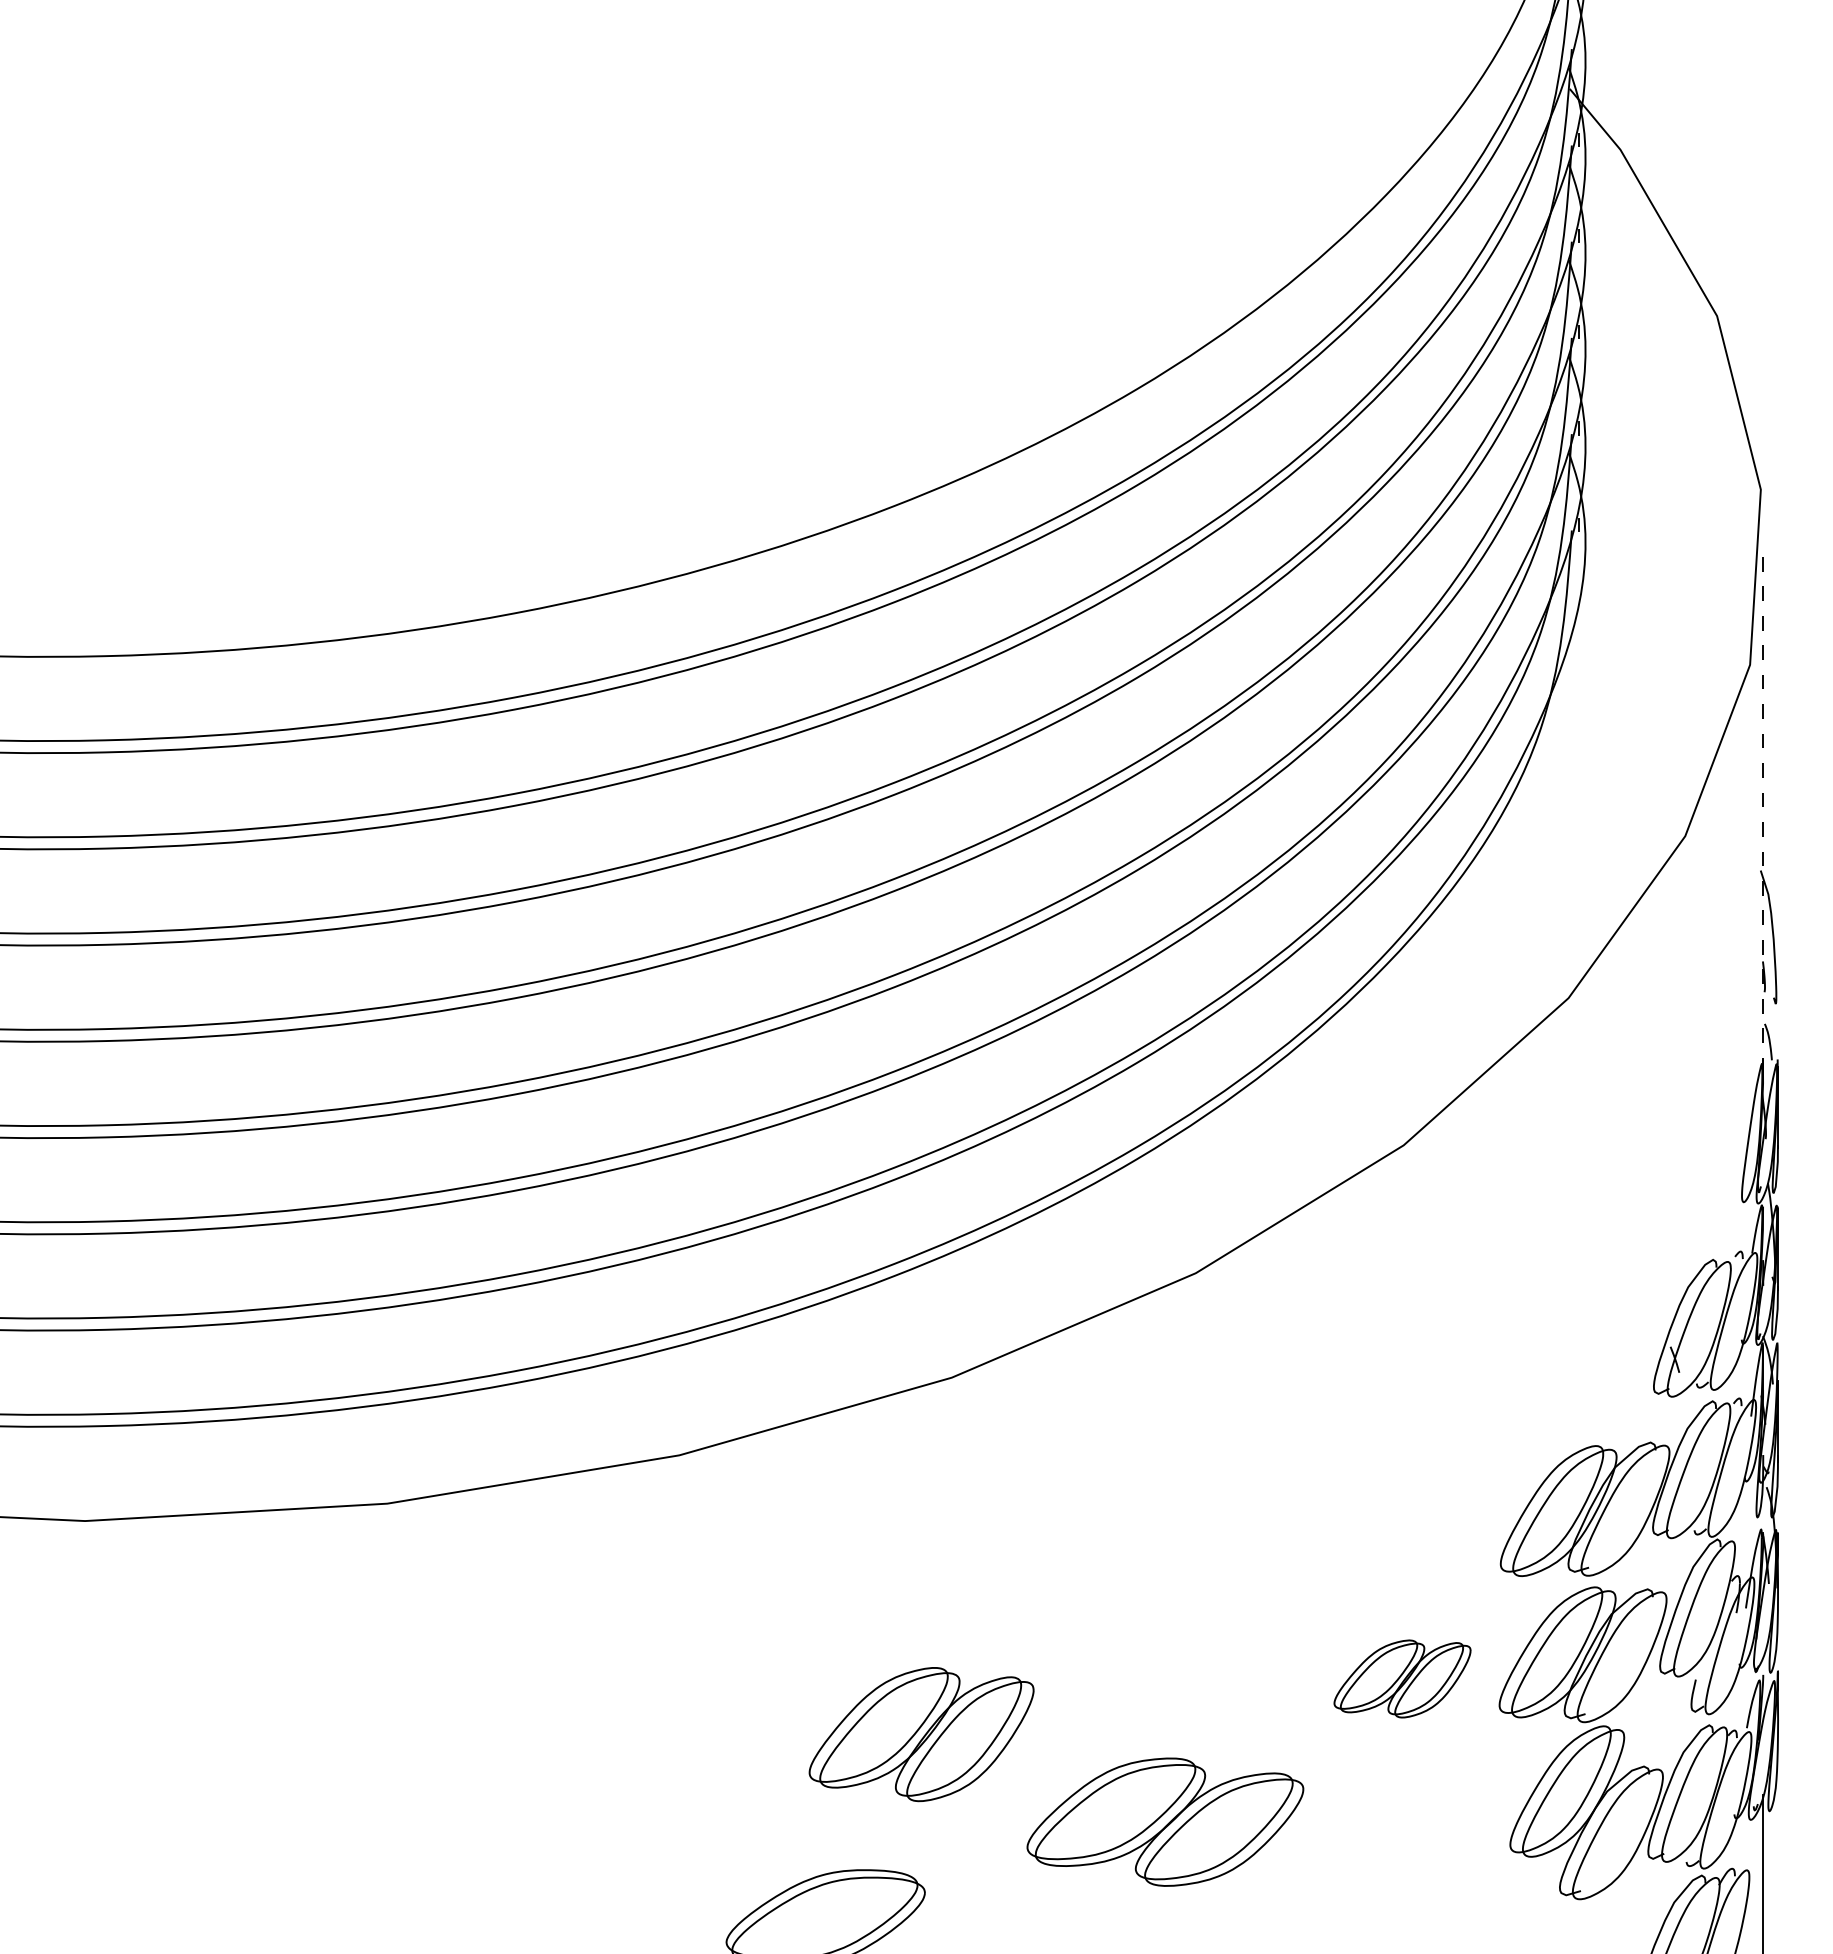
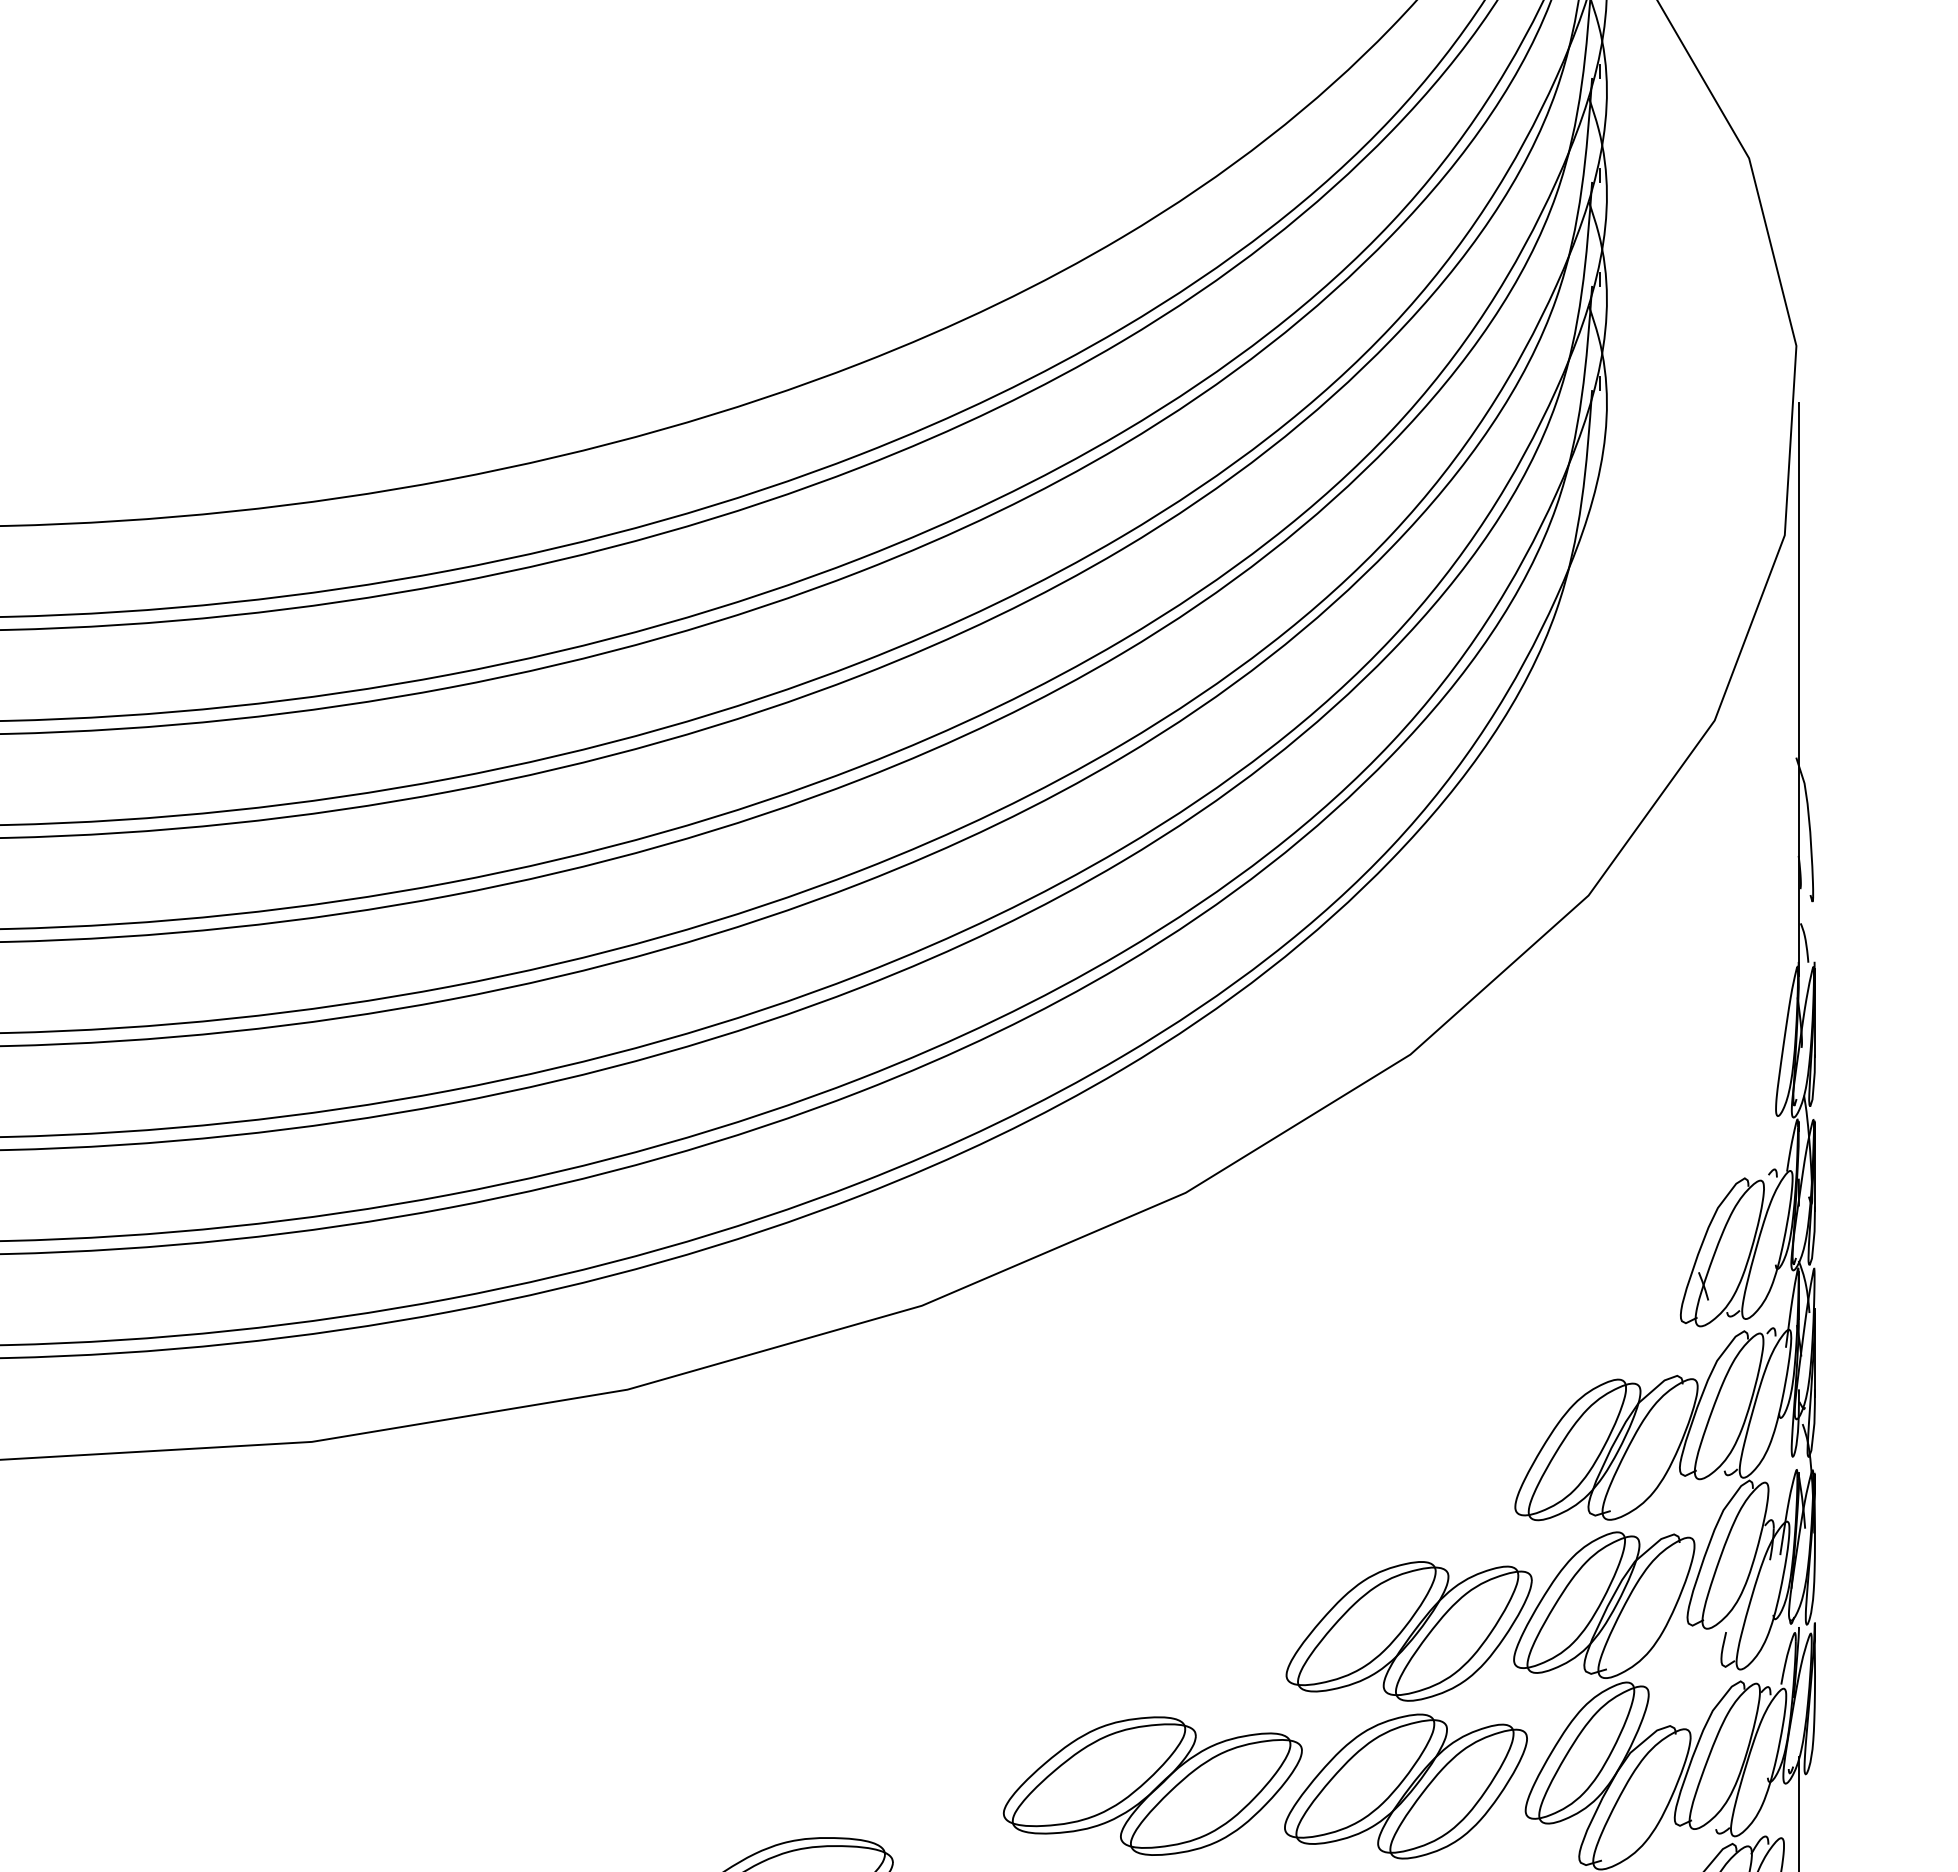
line: (1763, 807) -> (1799, 689), dashed -> solid
part: (1402, 1678) -> (1409, 1630), size x1.67
part: (921, 1734) -> (1405, 1786), moved

